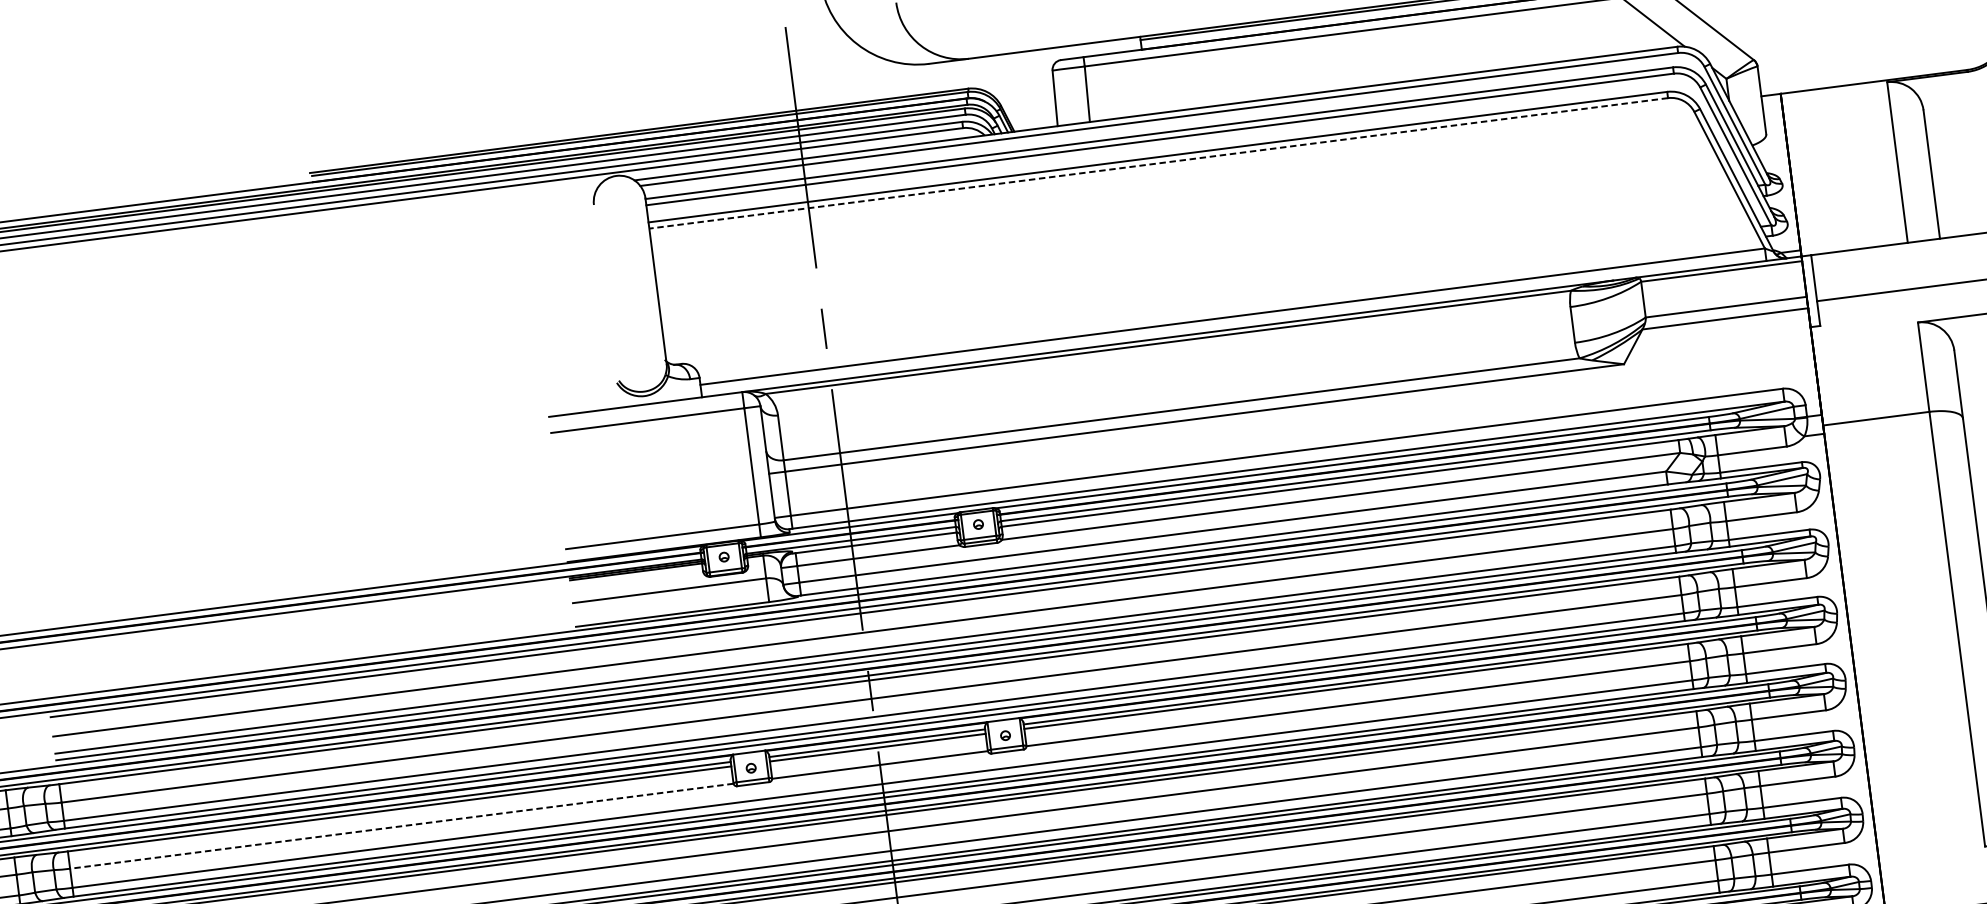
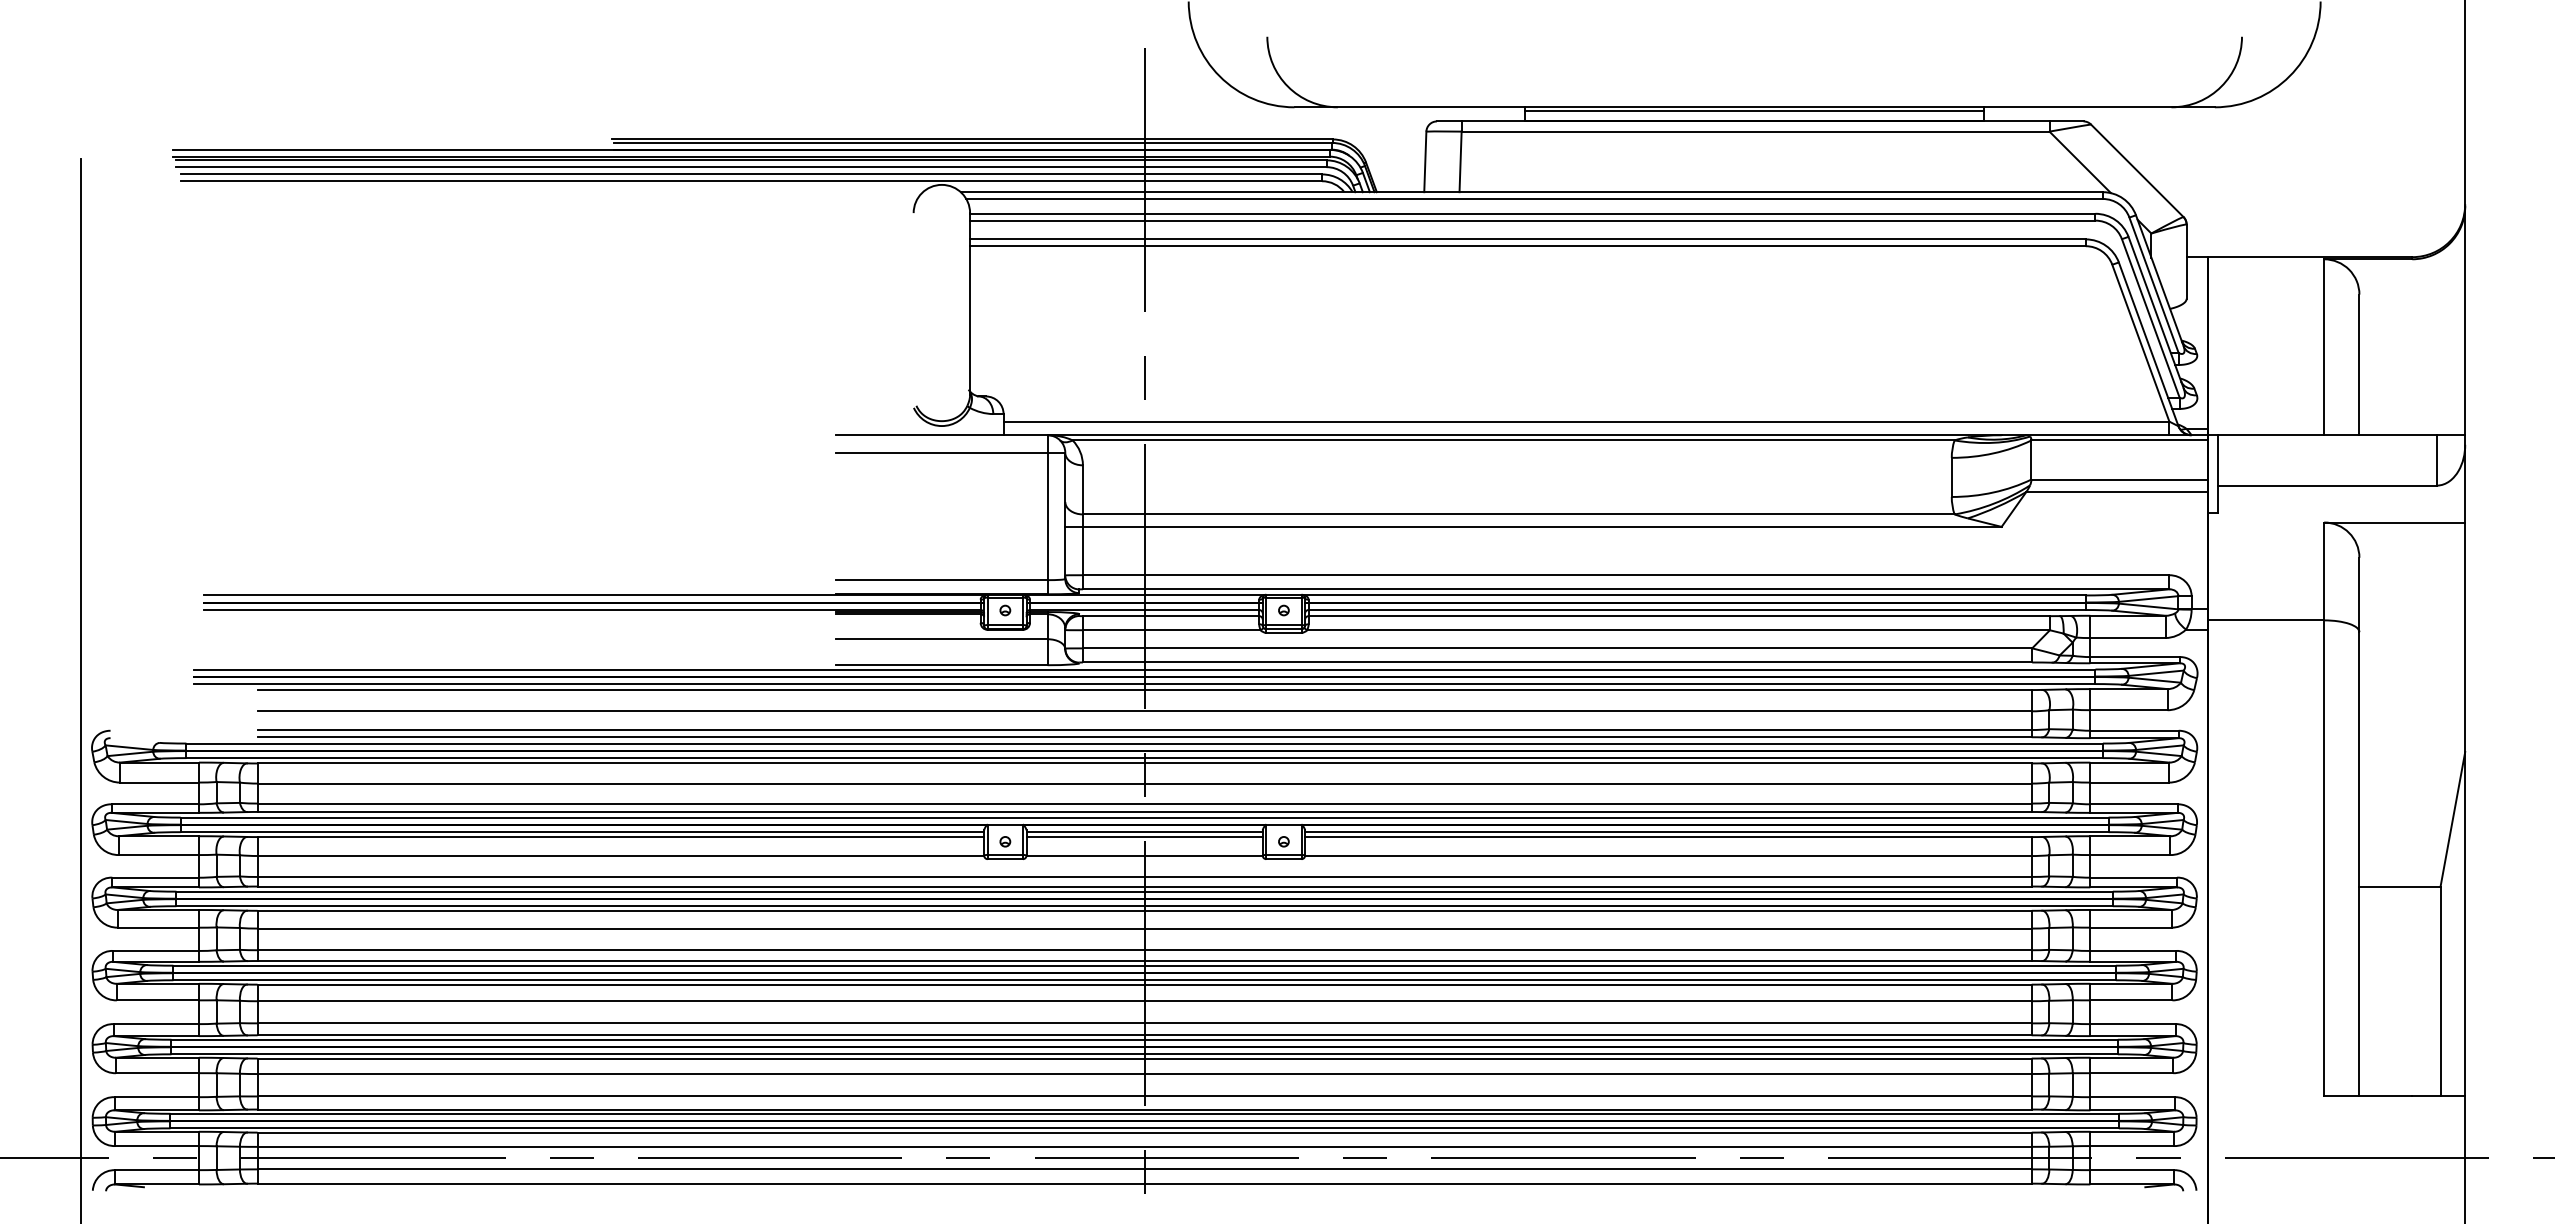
line: (1158, 163) -> (1527, 246), dashed -> solid
line: (401, 826) -> (620, 856), dashed -> solid

